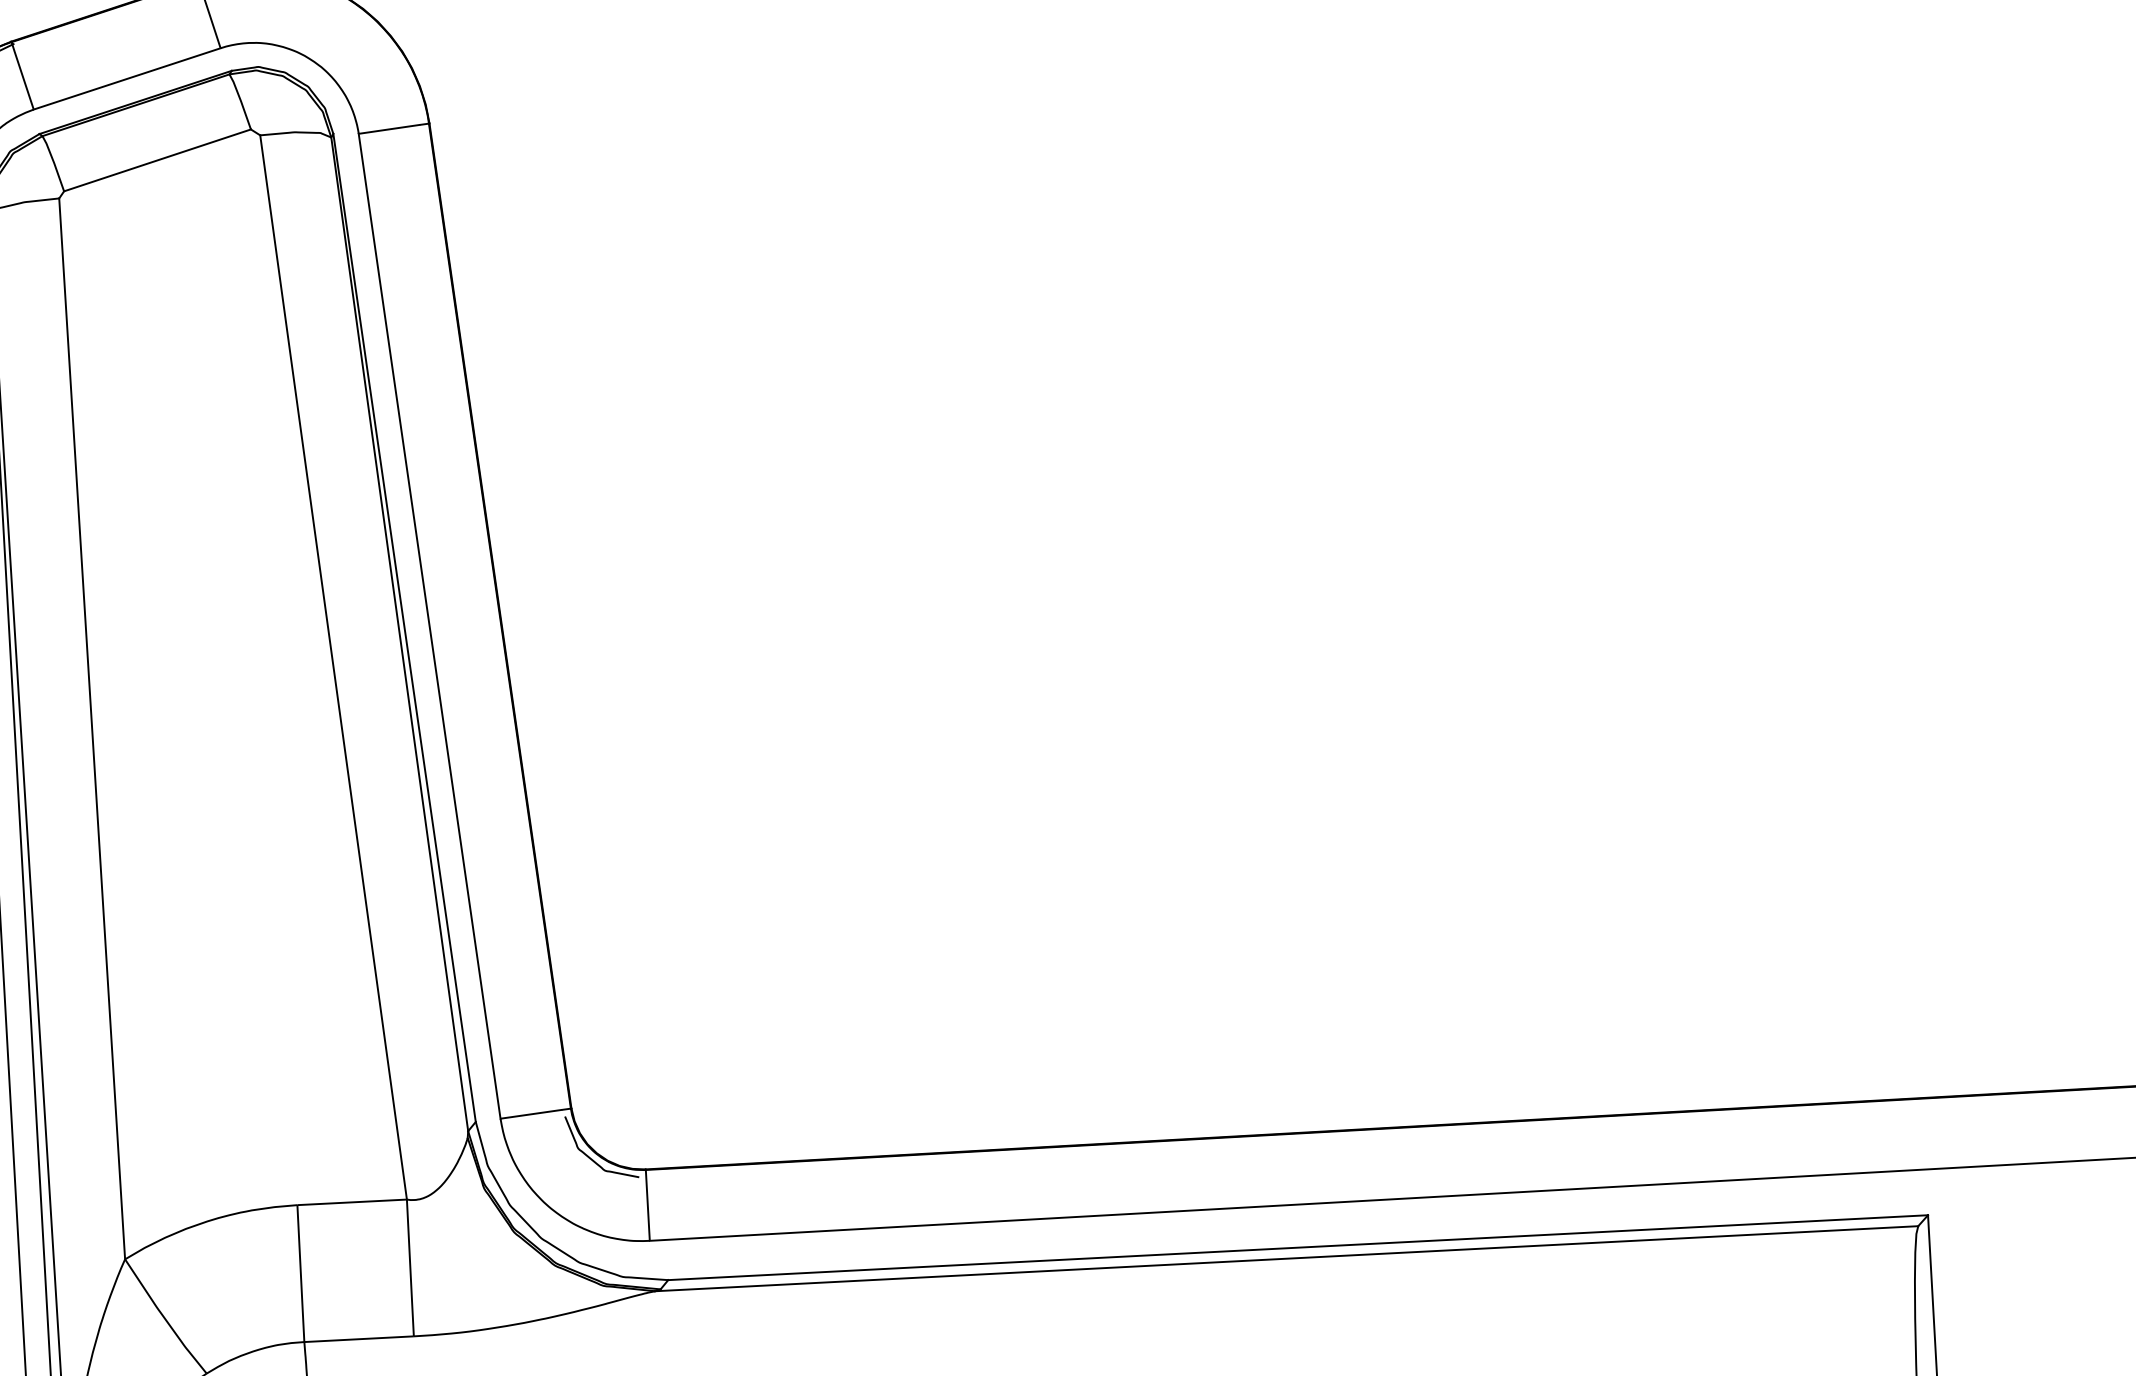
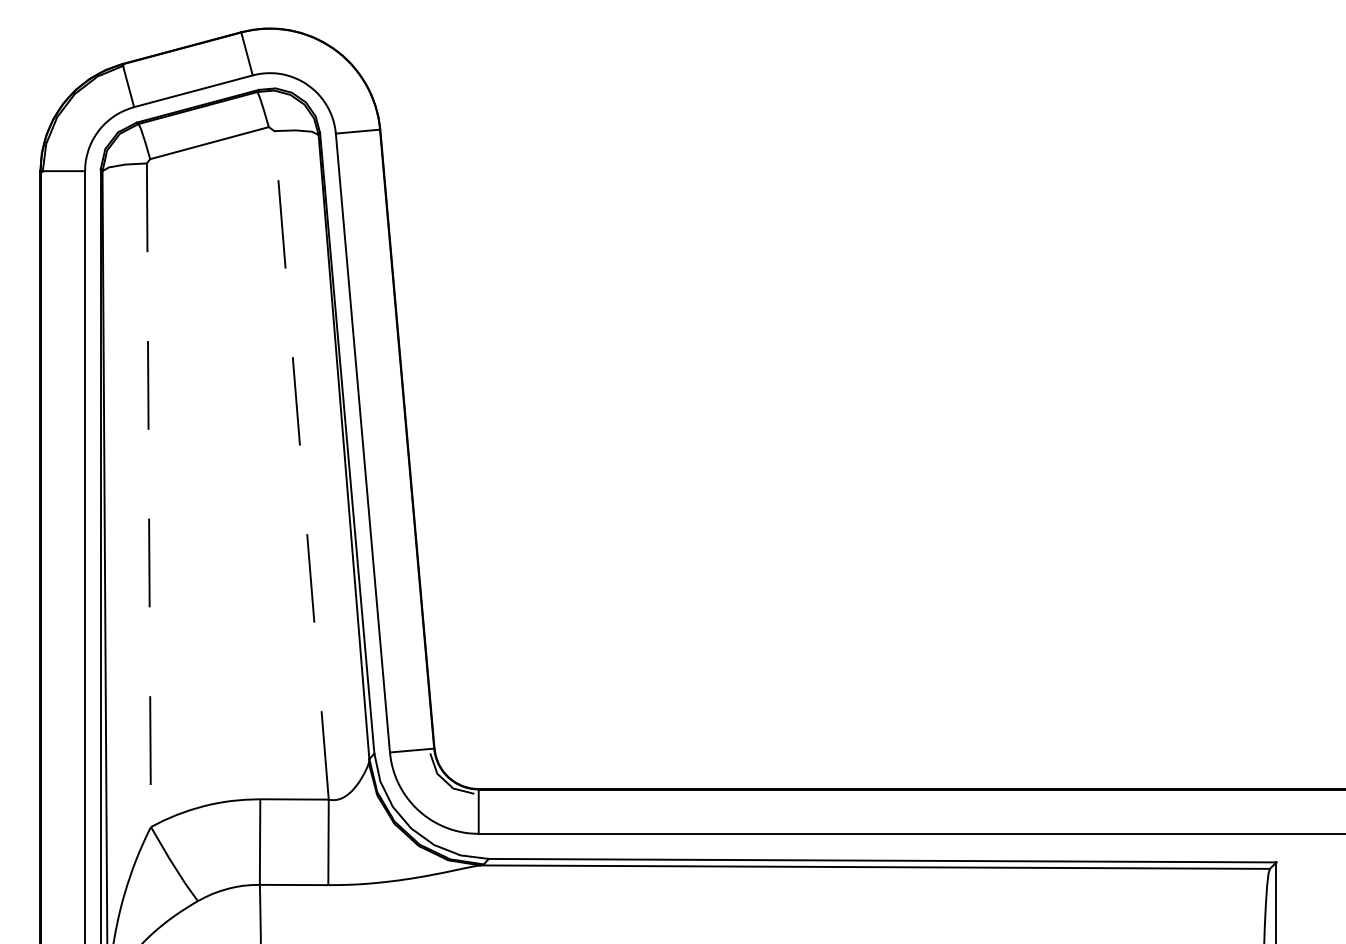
line: (333, 666) -> (301, 464), solid -> dashed
line: (91, 729) -> (148, 495), solid -> dashed

